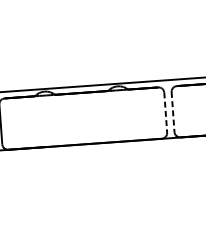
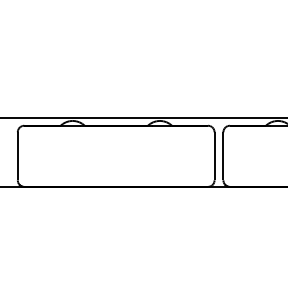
line: (165, 112) -> (214, 156), dashed -> solid
line: (173, 112) -> (223, 156), dashed -> solid

